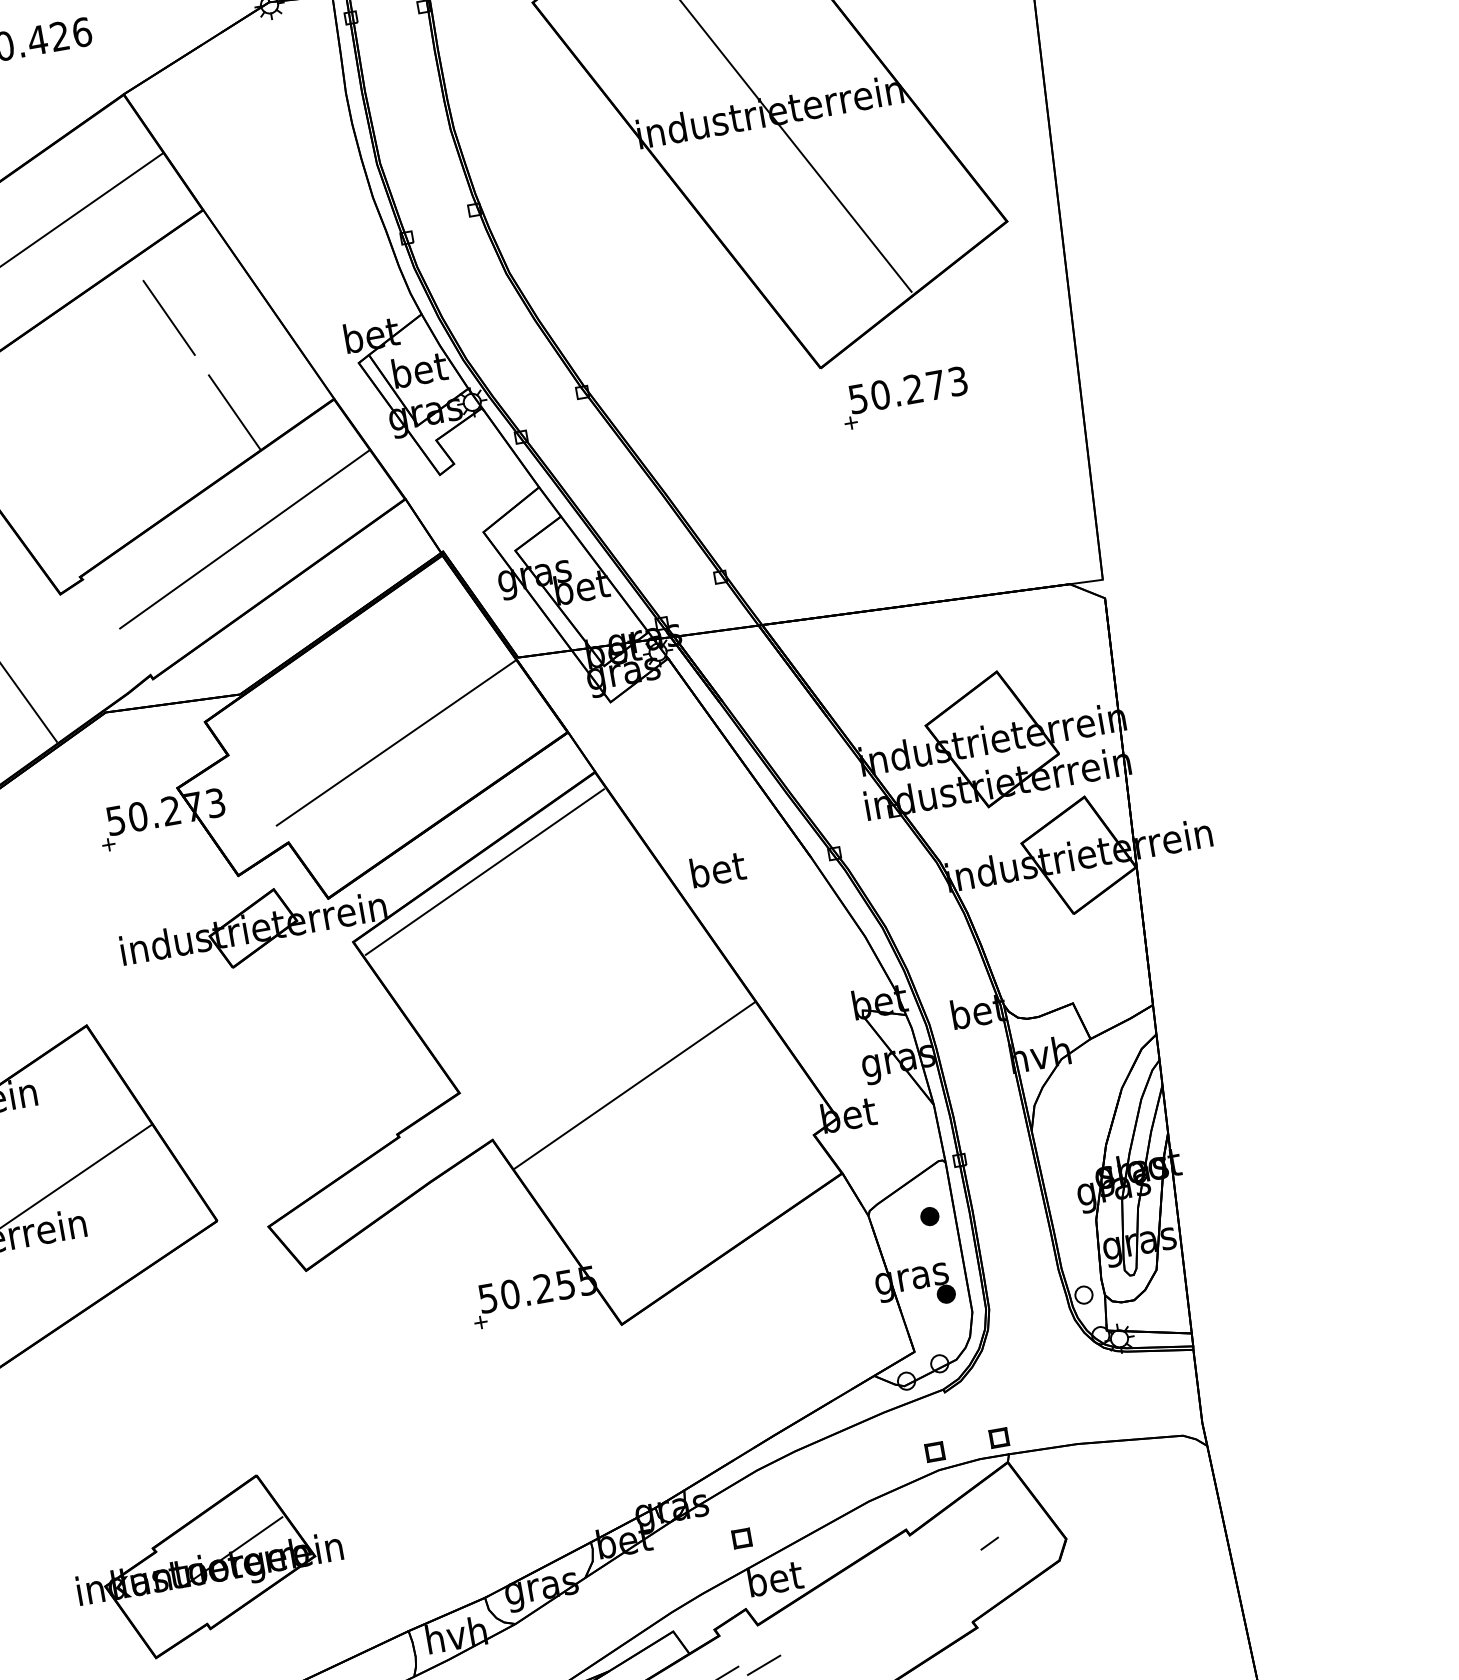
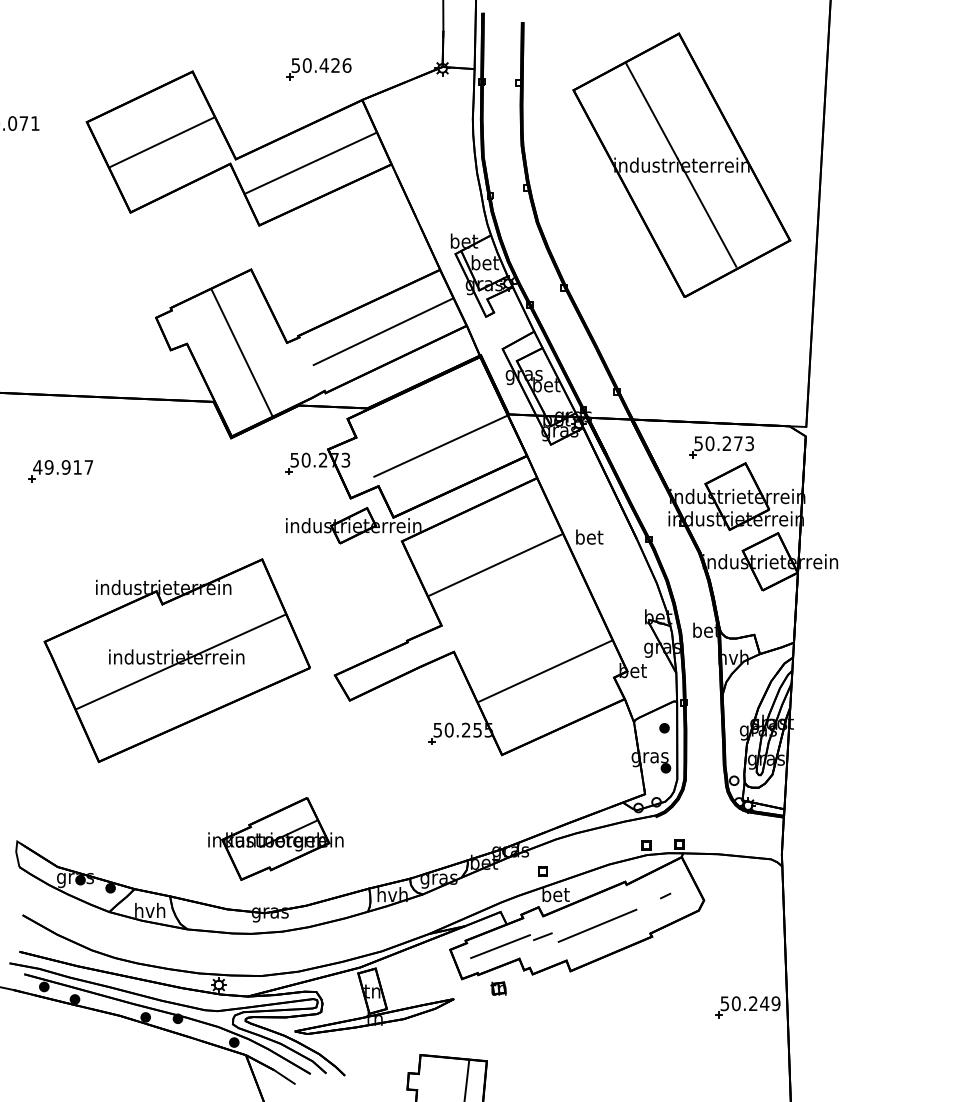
line: (194, 354) -> (415, 216), moved
part: (904, 398) -> (721, 447), moved
line: (484, 870) -> (495, 564), moved
line: (635, 1085) -> (545, 671), moved
line: (866, 1624) -> (597, 925), added

